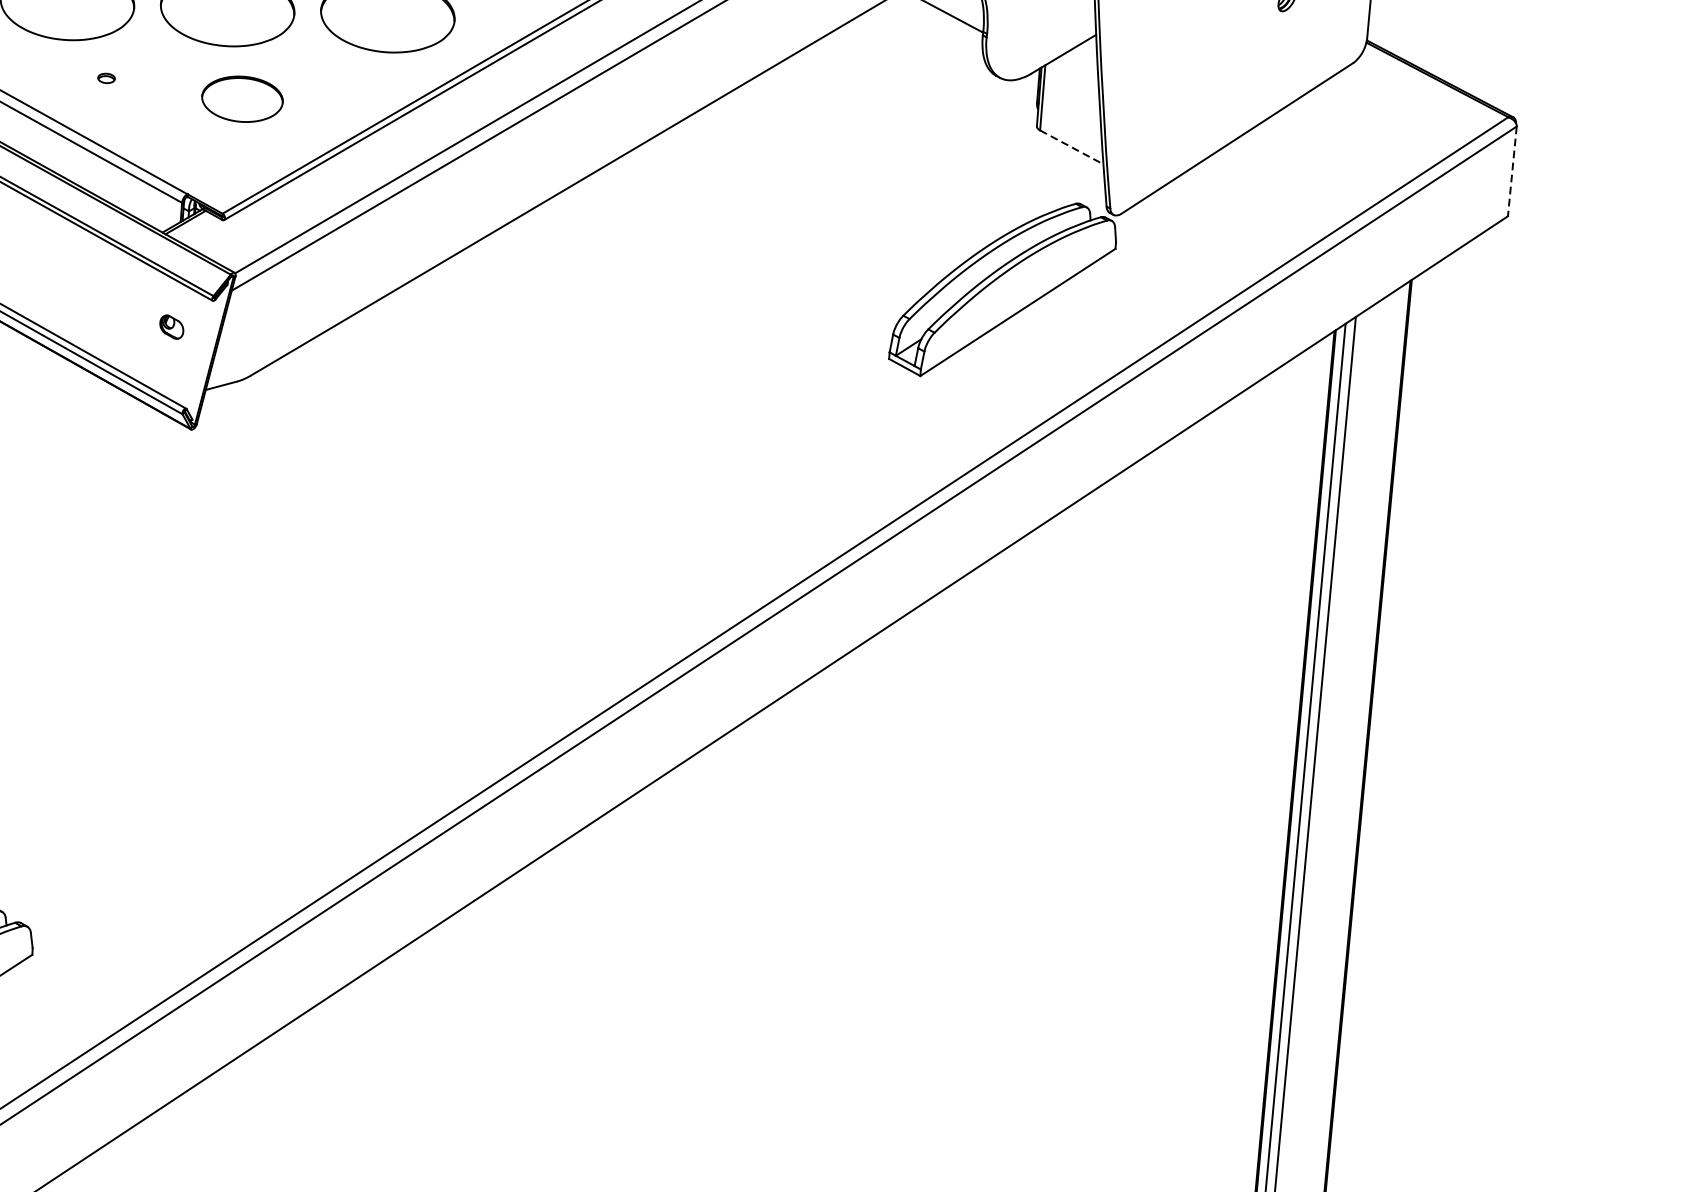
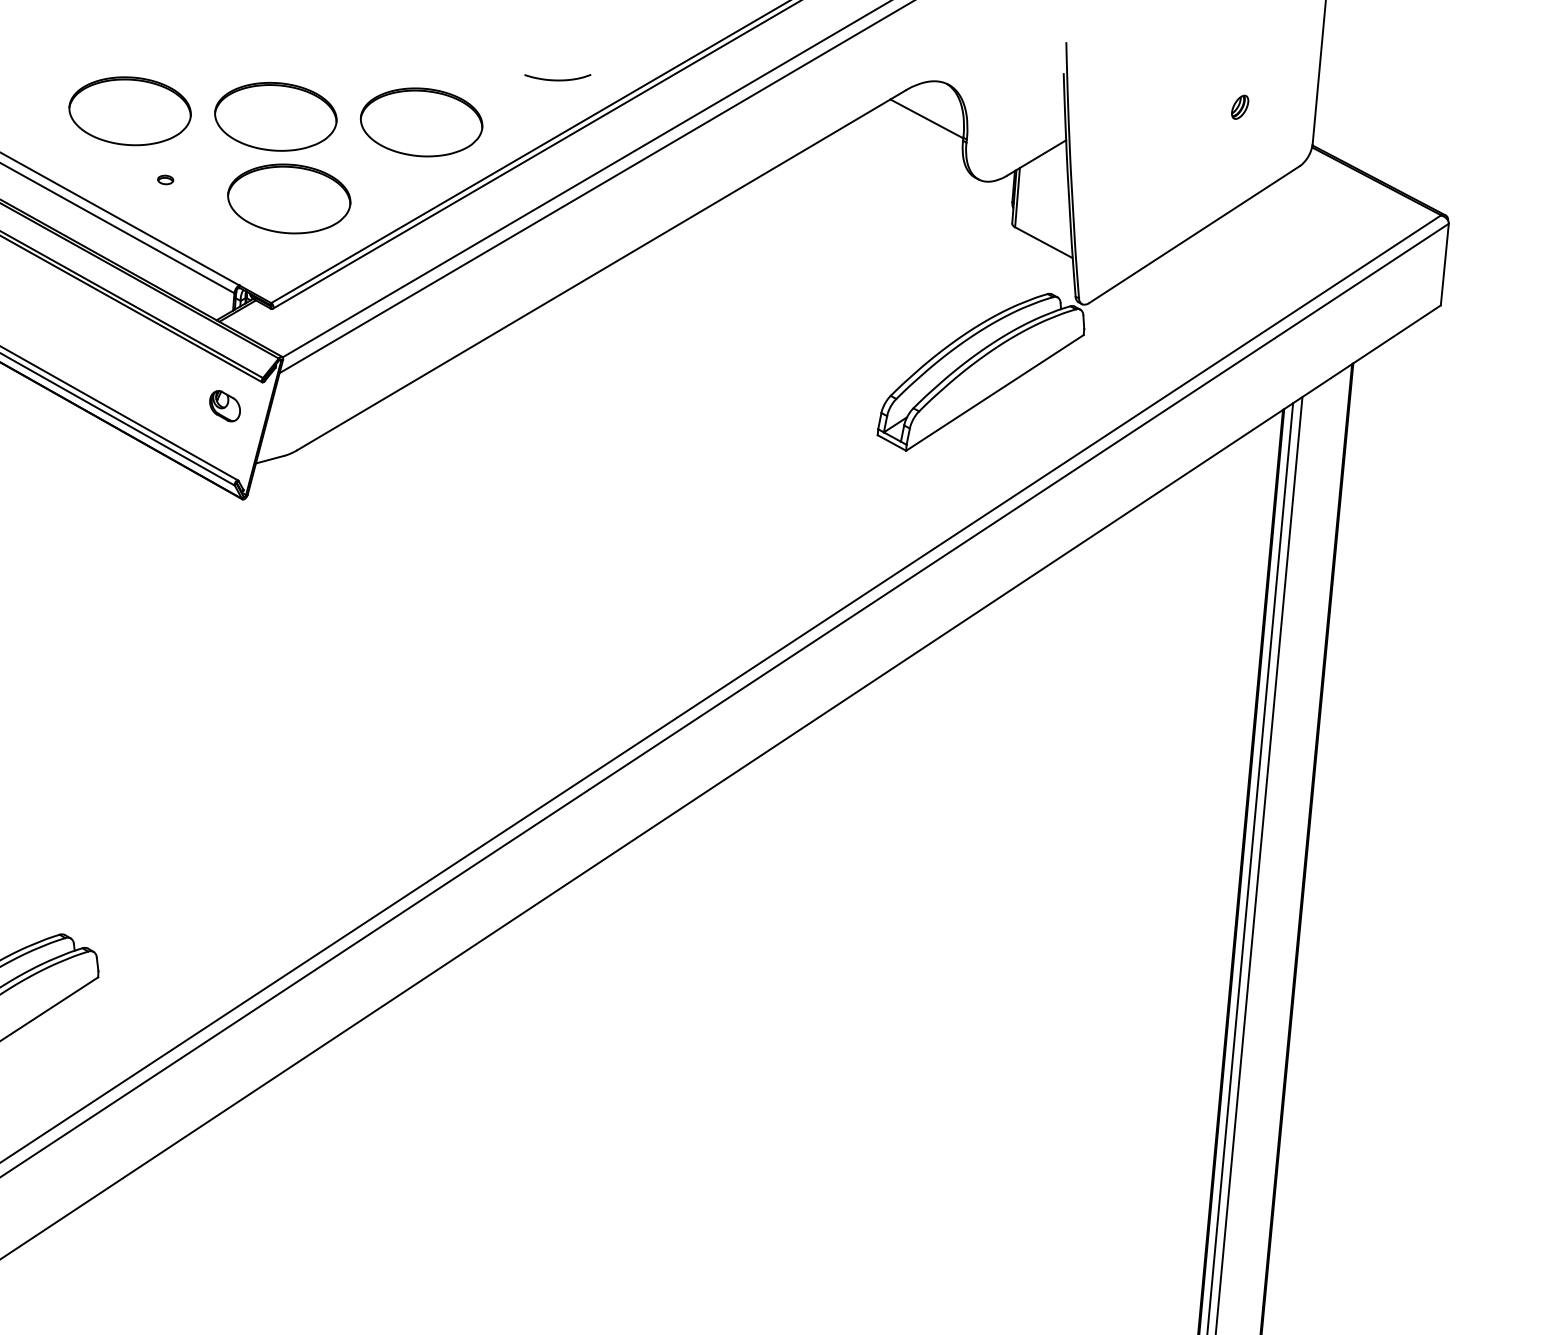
part: (242, 98) -> (289, 198), size x1.67
line: (1071, 147) -> (1043, 242), dashed -> solid
line: (1511, 172) -> (1444, 265), dashed -> solid
part: (171, 327) -> (224, 406), size x1.43

